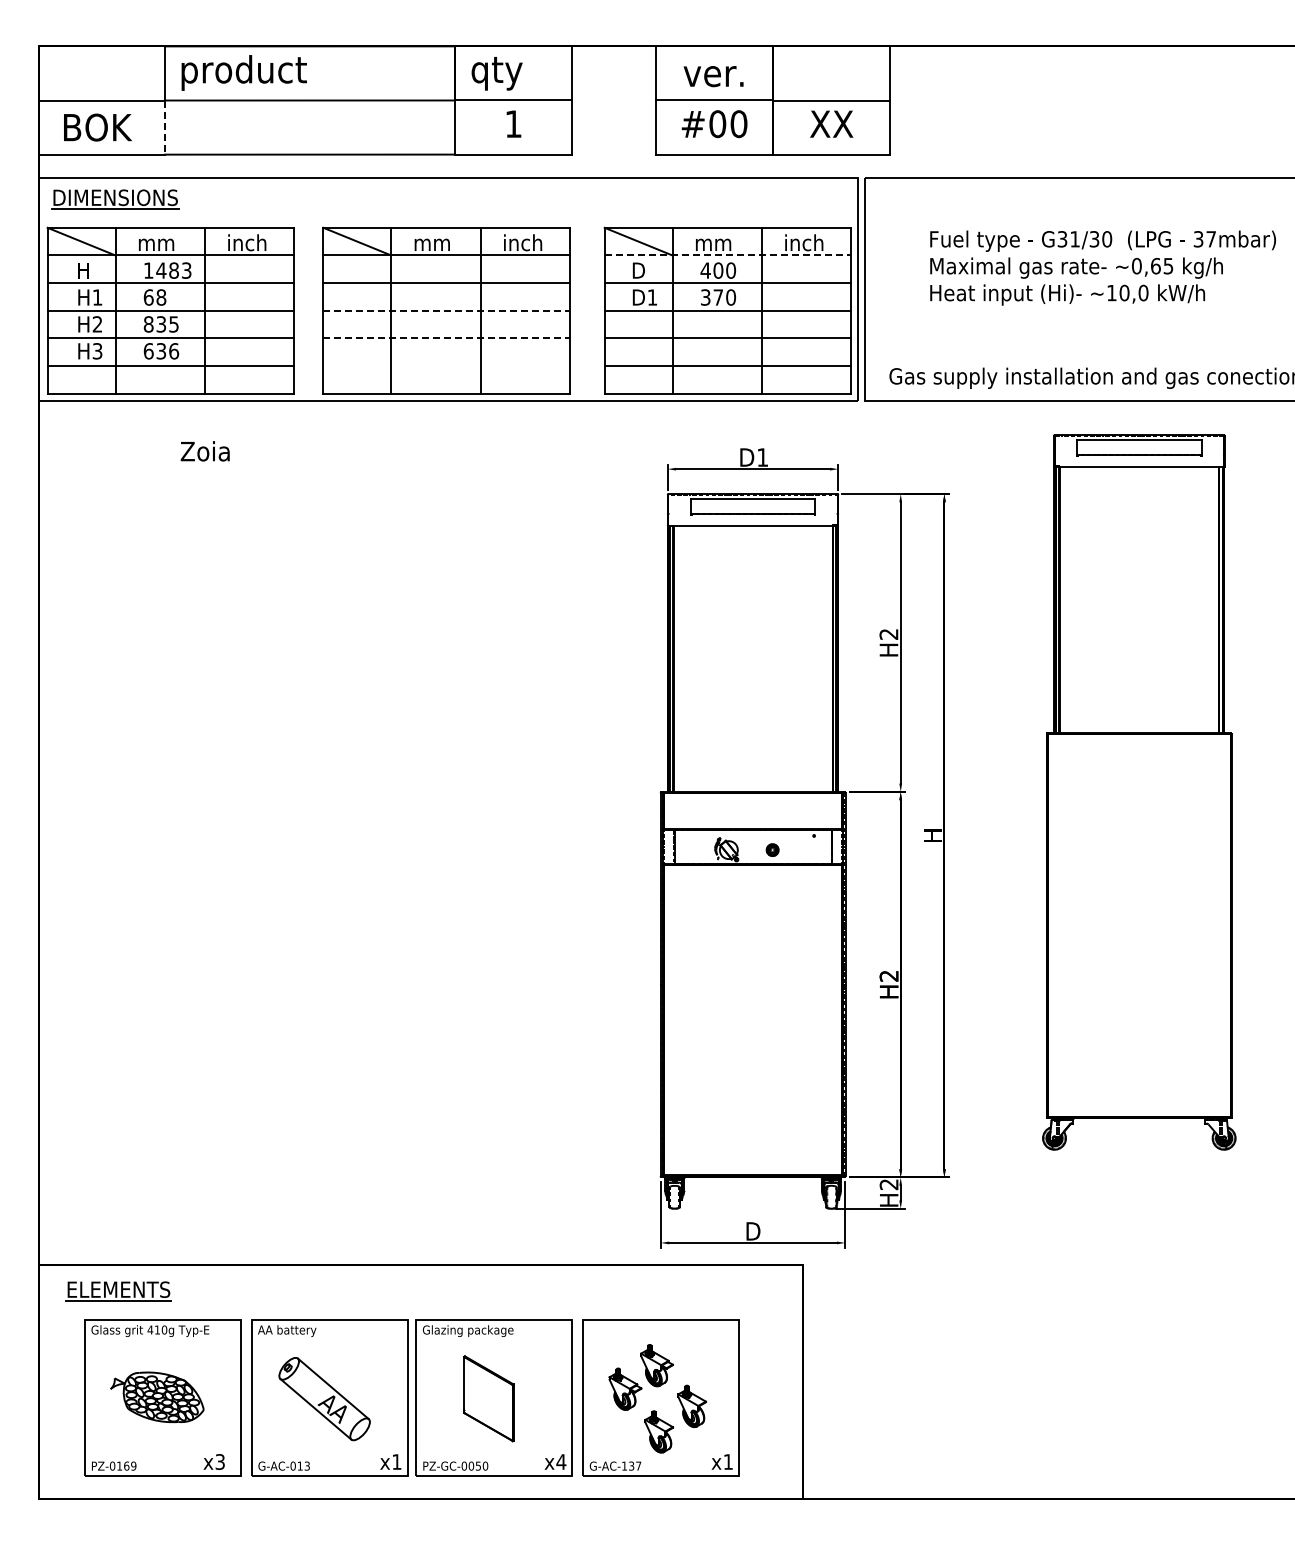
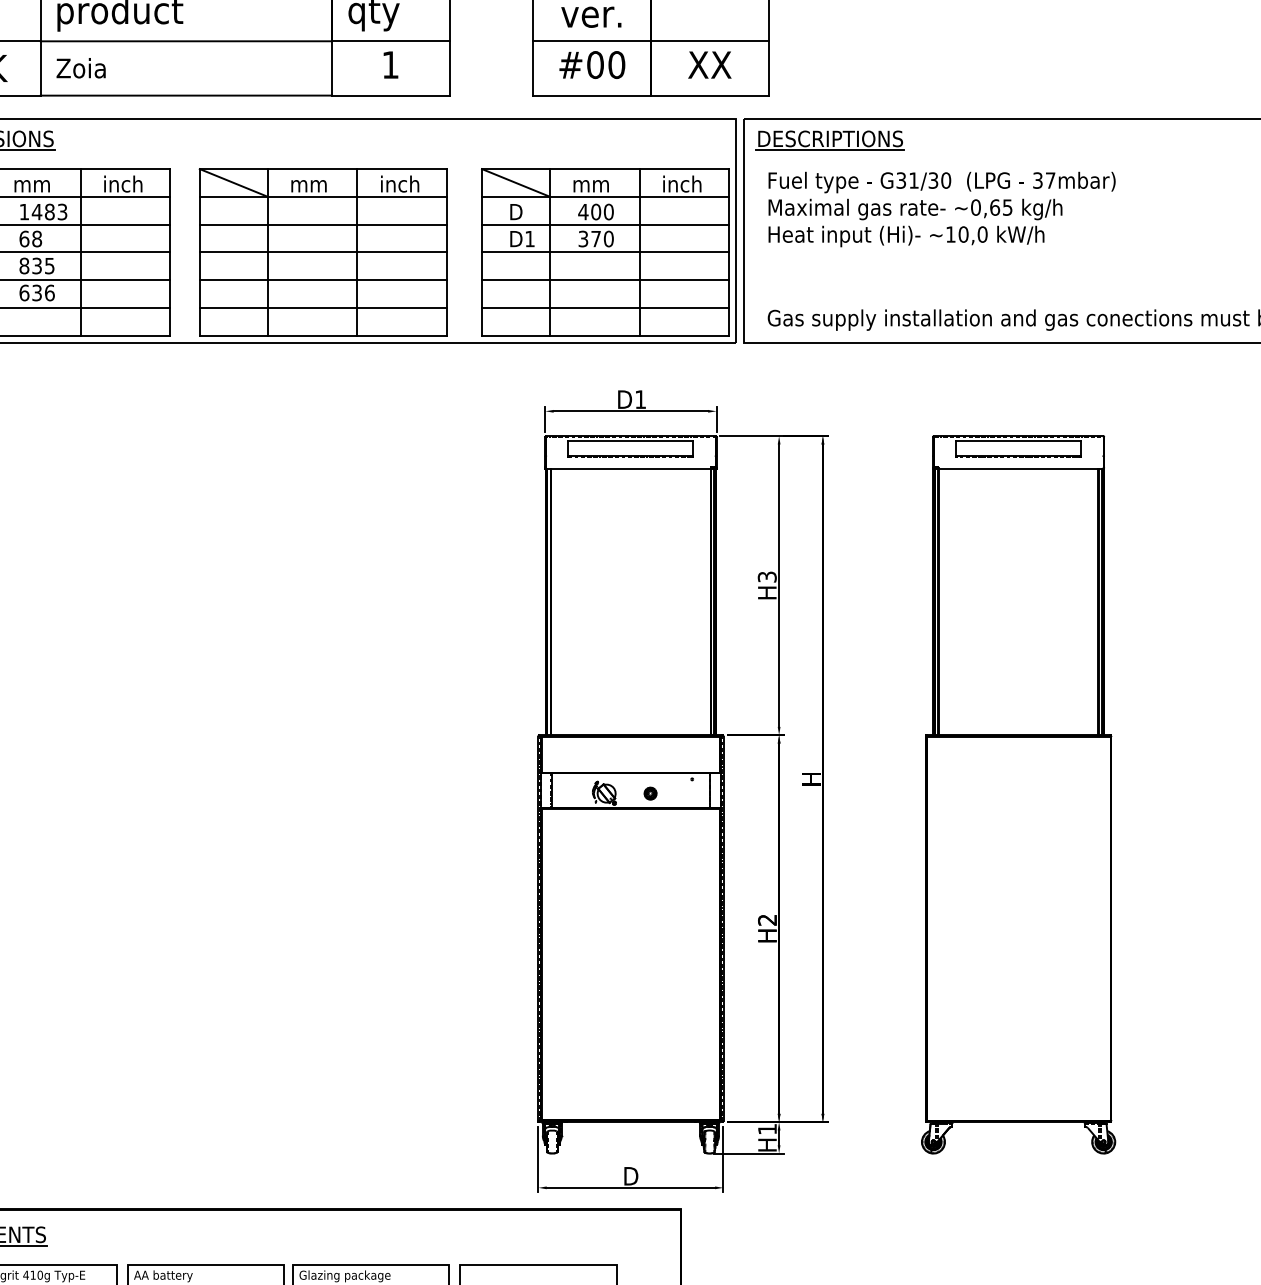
line: (165, 128) -> (41, 69), dashed -> solid
part: (951, 199) -> (830, 140), added
line: (728, 255) -> (606, 196), dashed -> solid
text: (1102, 267) -> (941, 208), moved
line: (447, 310) -> (324, 252), dashed -> solid
line: (447, 338) -> (324, 280), dashed -> solid
line: (446, 366) -> (323, 308), added
text: (204, 451) -> (80, 68), moved
text: (889, 634) -> (767, 577), H2 -> H3
part: (1139, 792) -> (1018, 795), moved
text: (888, 1184) -> (766, 1129), H2 -> H1

